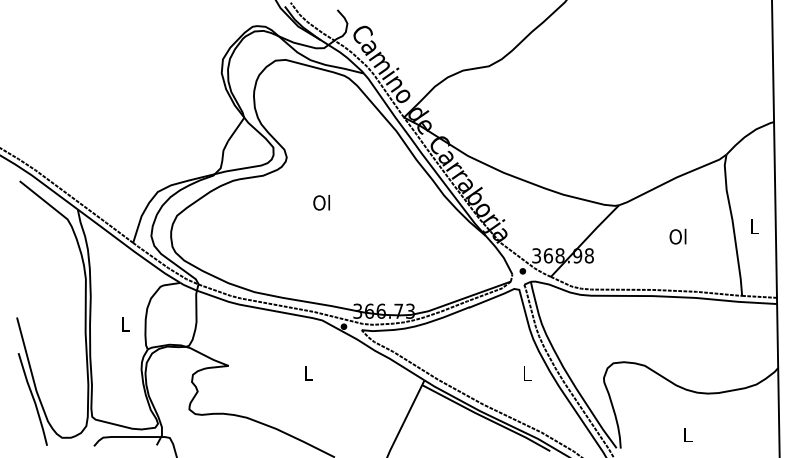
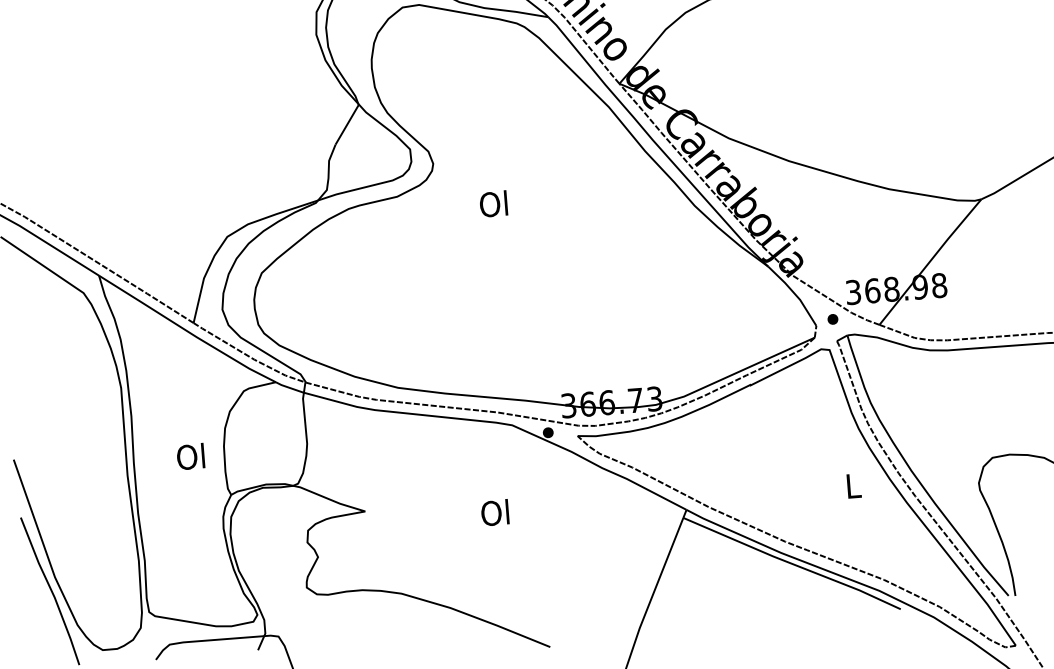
text: (321, 202) -> (493, 203), moved
text: (124, 324) -> (189, 457), L -> Ol
text: (307, 372) -> (494, 512), L -> Ol

